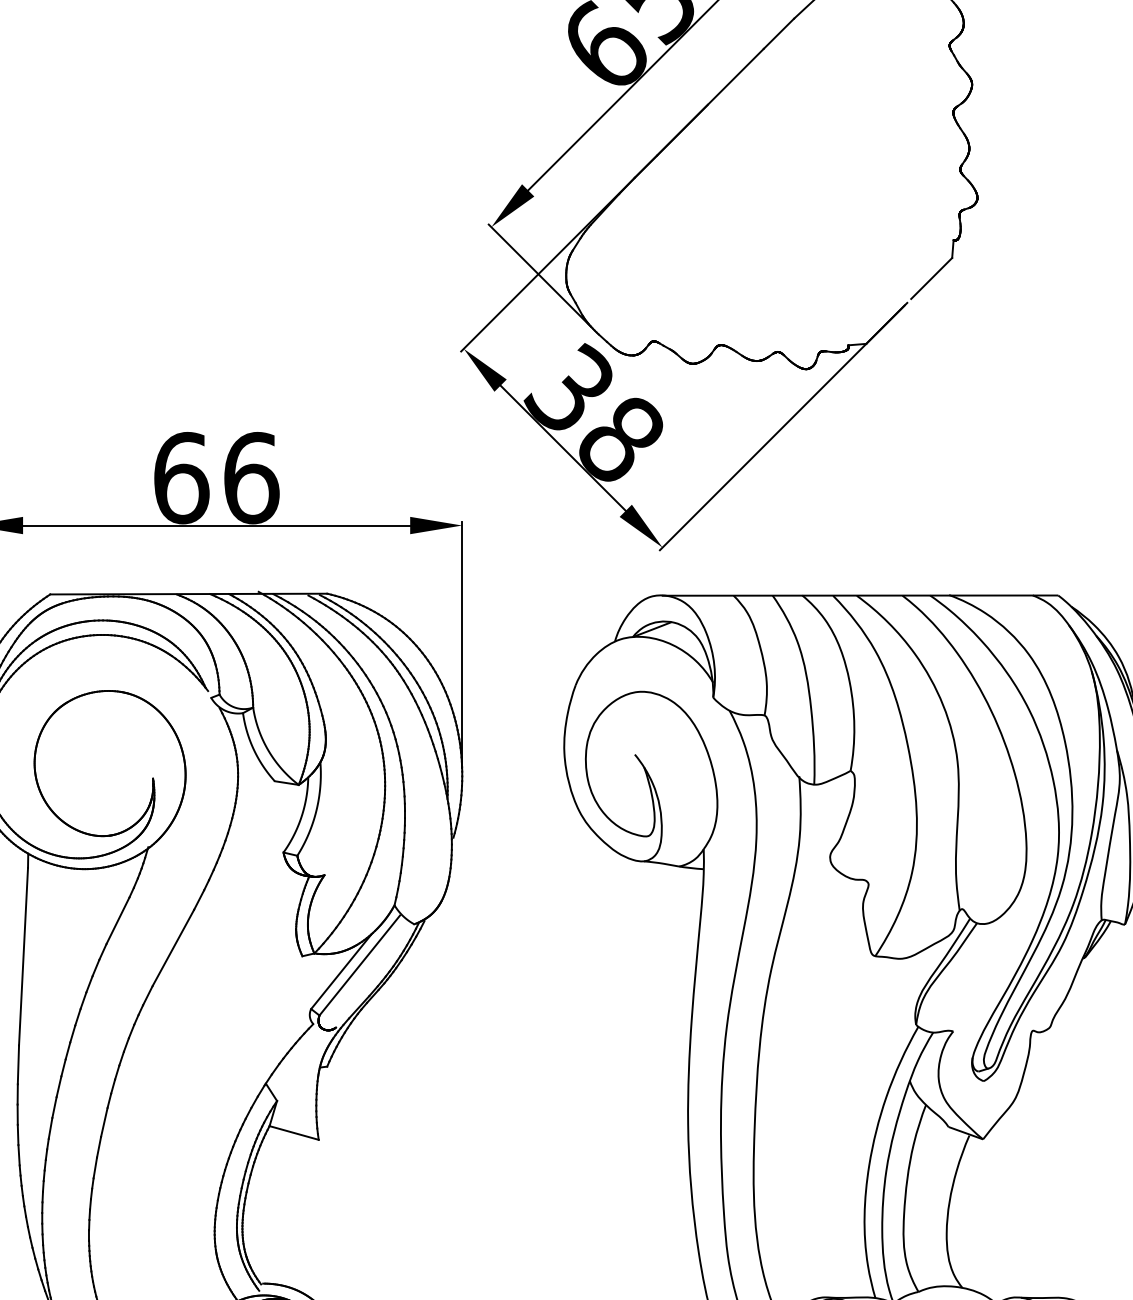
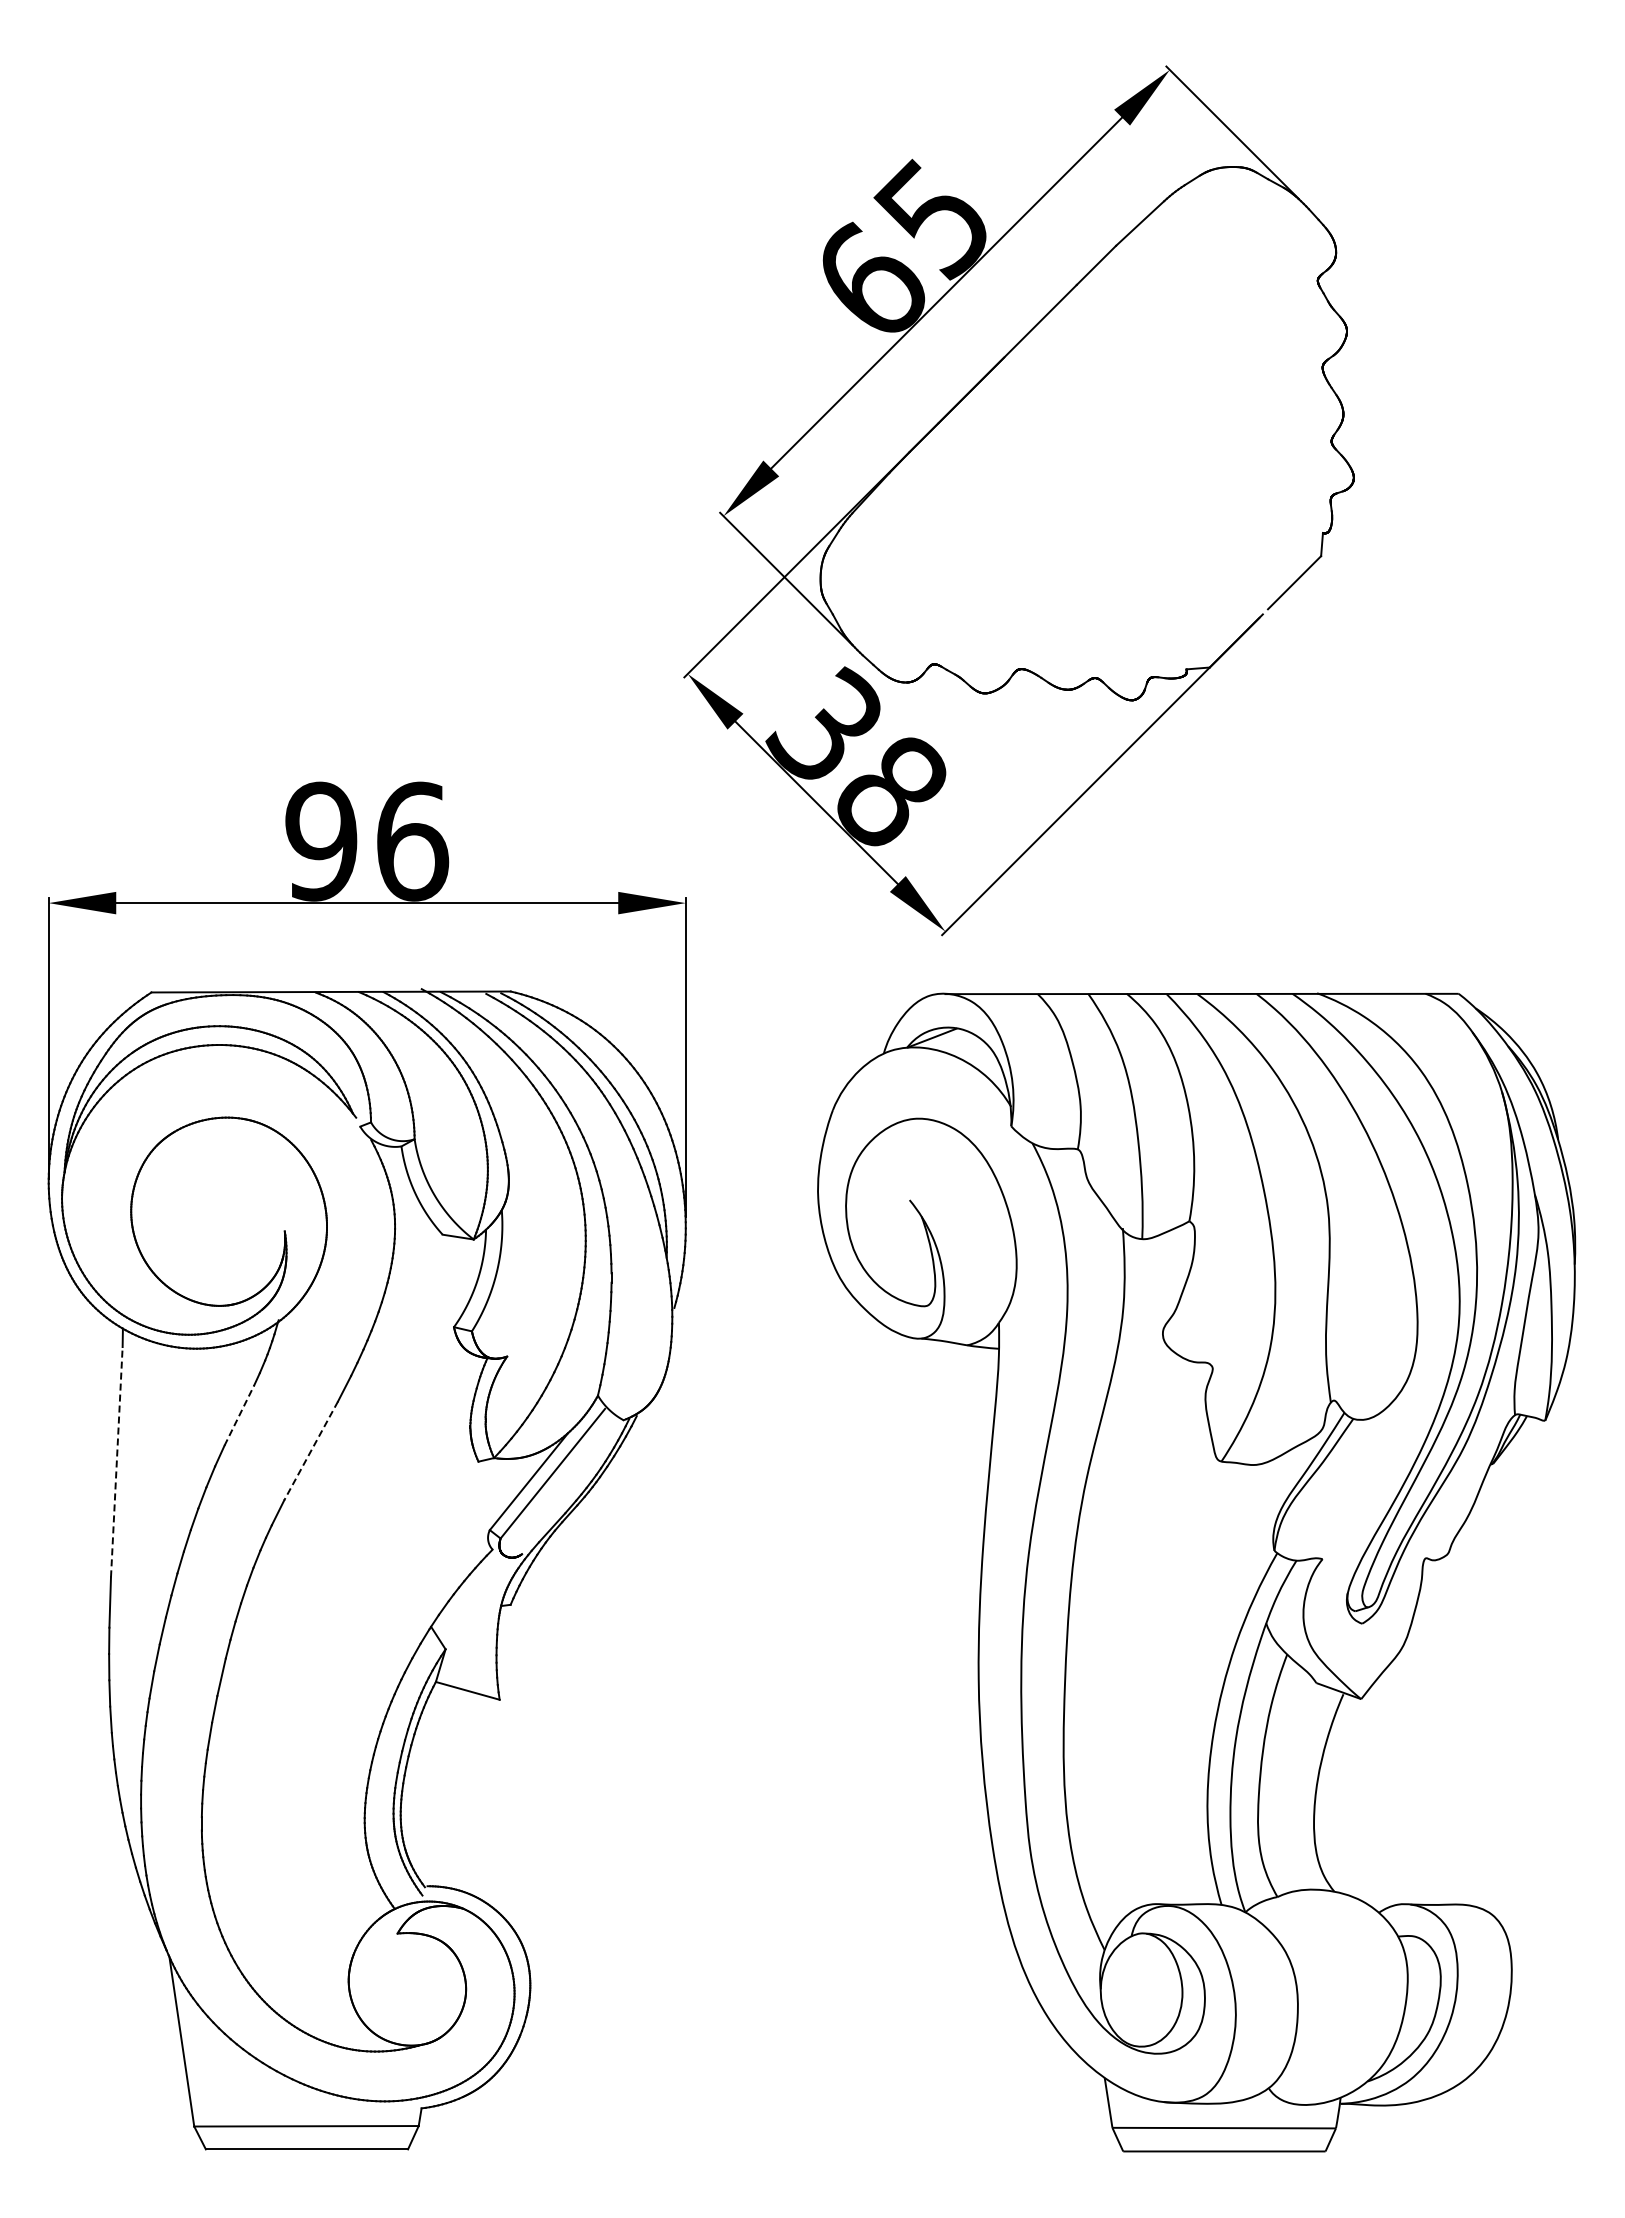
text: (181, 478) -> (321, 841), 66 -> 96
line: (118, 920) -> (239, 1415), solid -> dashed
line: (172, 948) -> (310, 1451), solid -> dashed
line: (23, 956) -> (116, 1461), solid -> dashed

